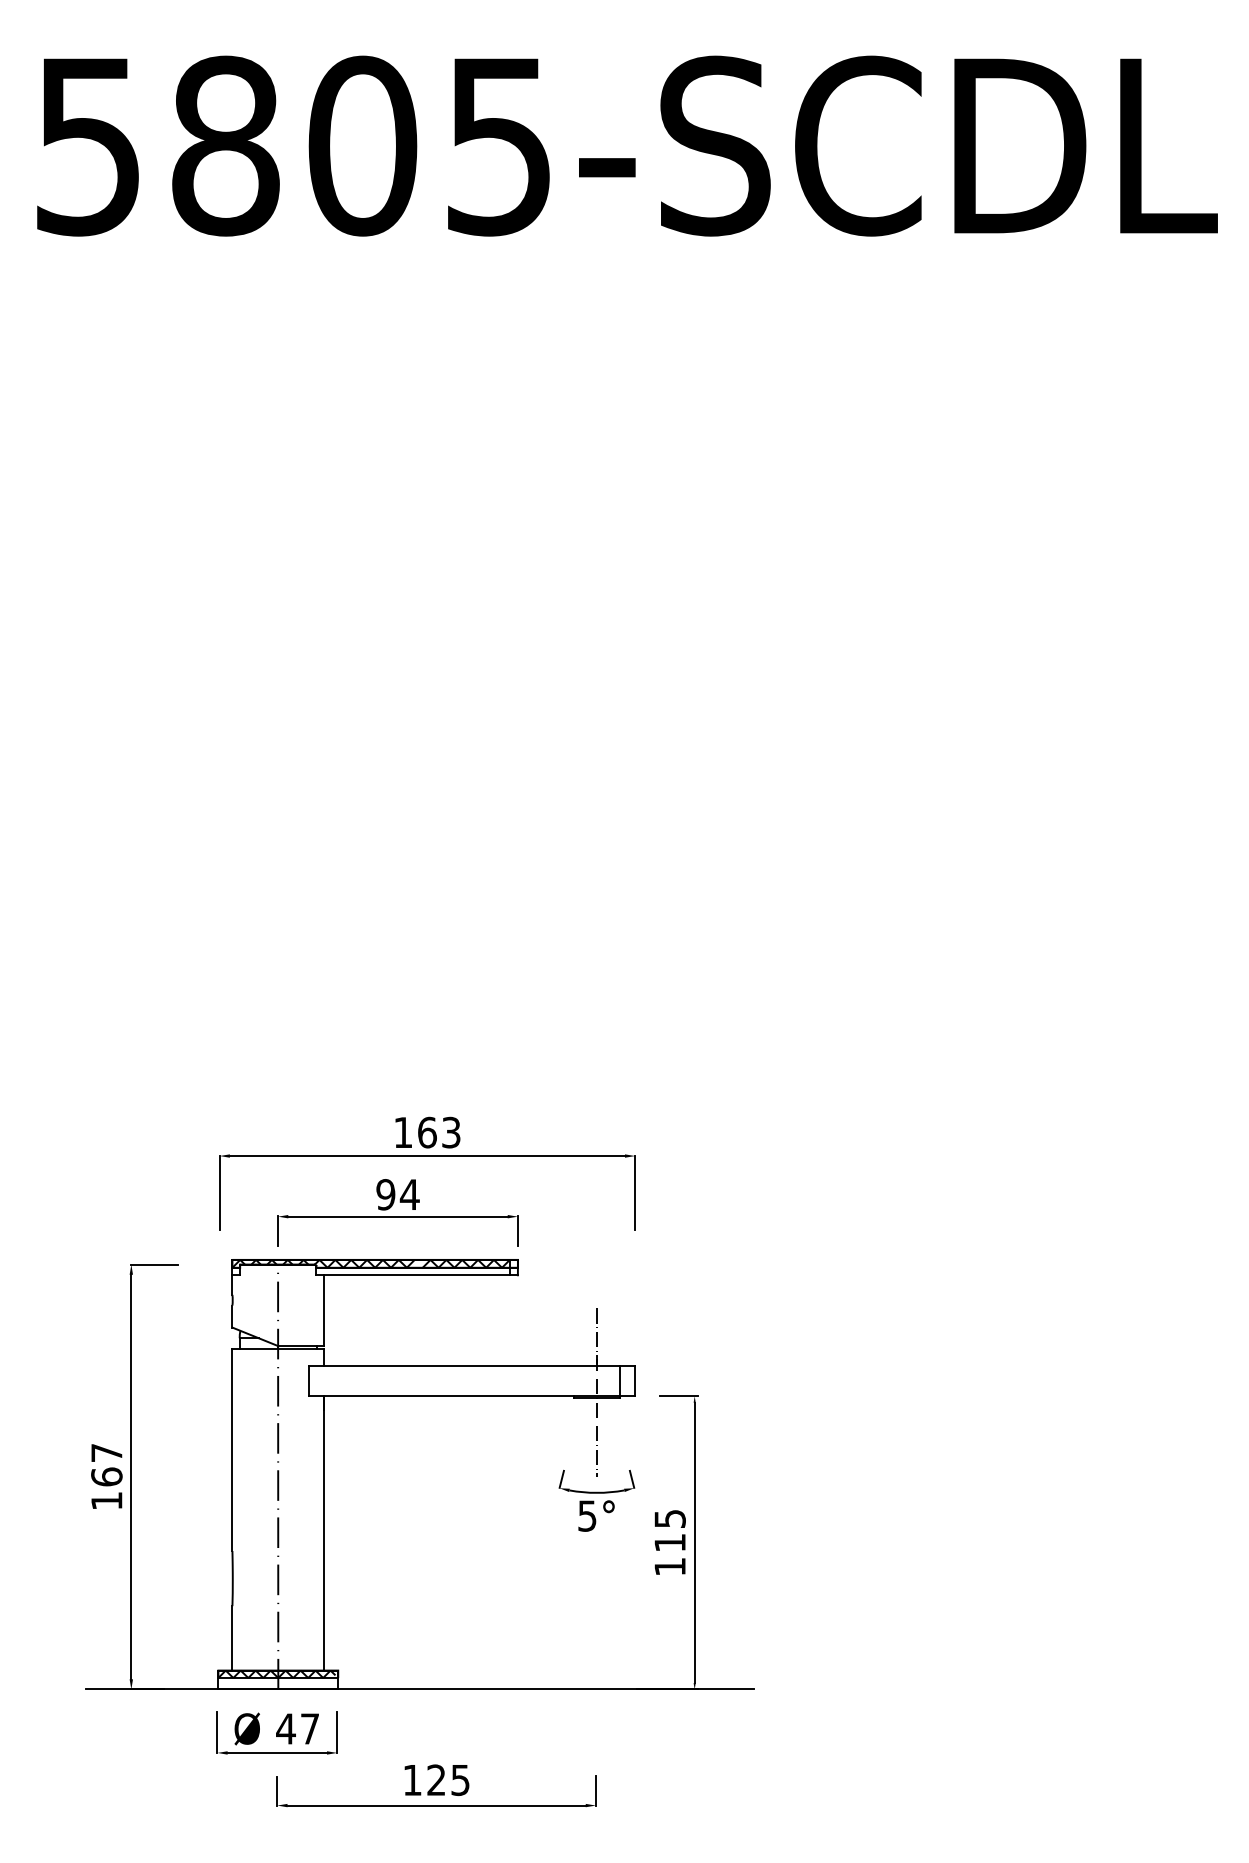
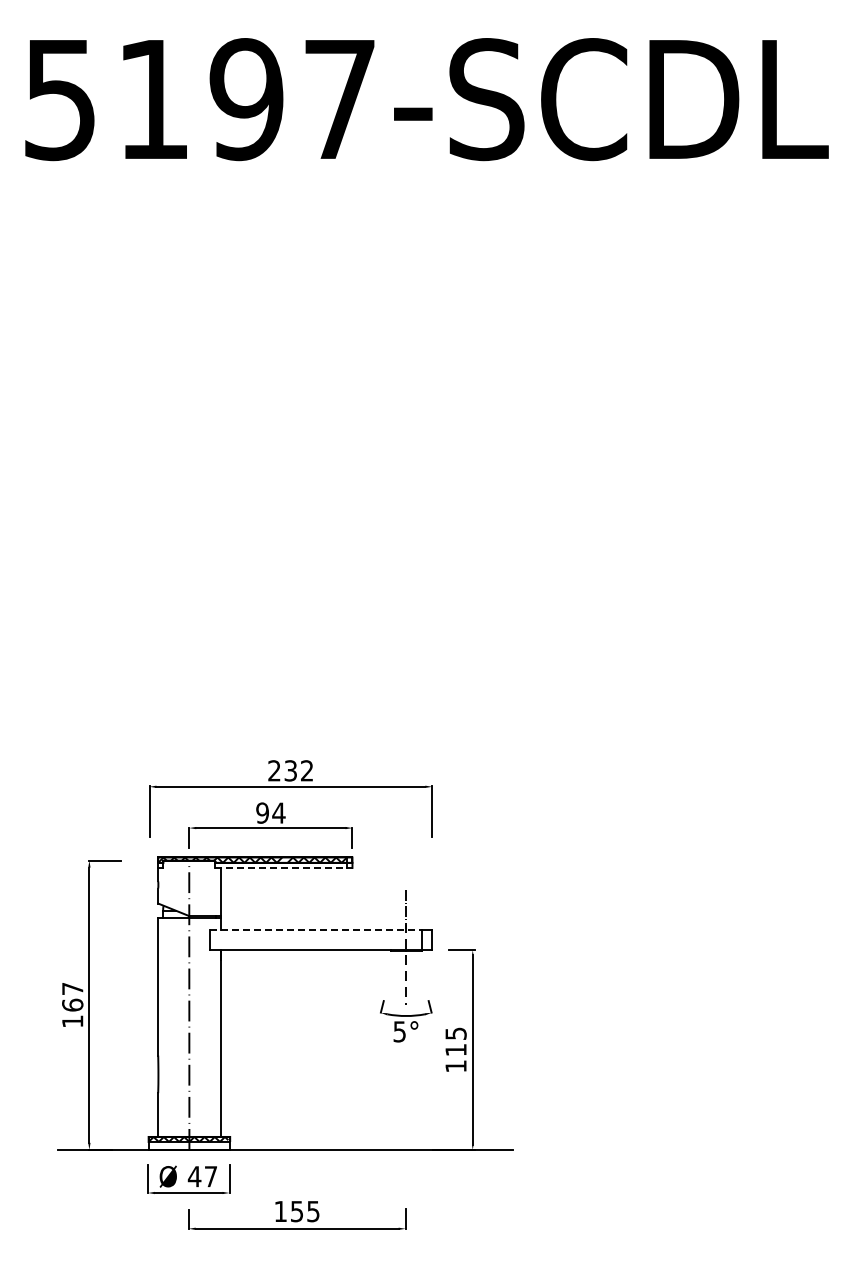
text: (360, 146) -> (245, 99), 5805-SCDL -> 5197-SCDL
text: (426, 1132) -> (290, 770), 163 -> 232
line: (413, 1274) -> (281, 867), solid -> dashed
line: (463, 1365) -> (315, 929), solid -> dashed
text: (435, 1780) -> (296, 1211), 125 -> 155

